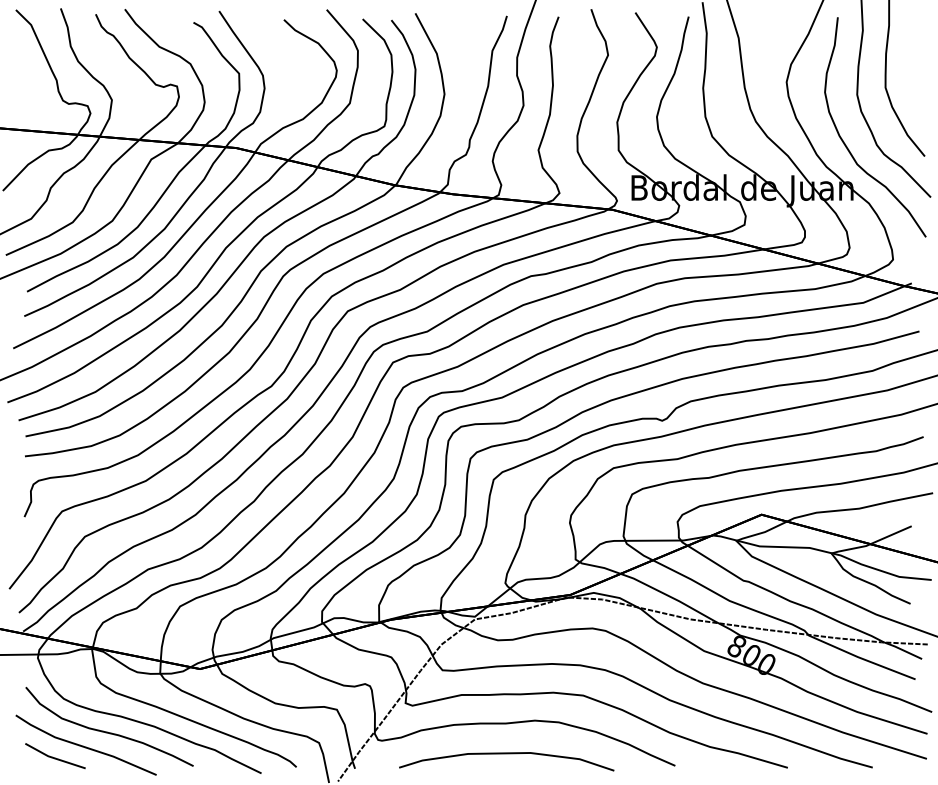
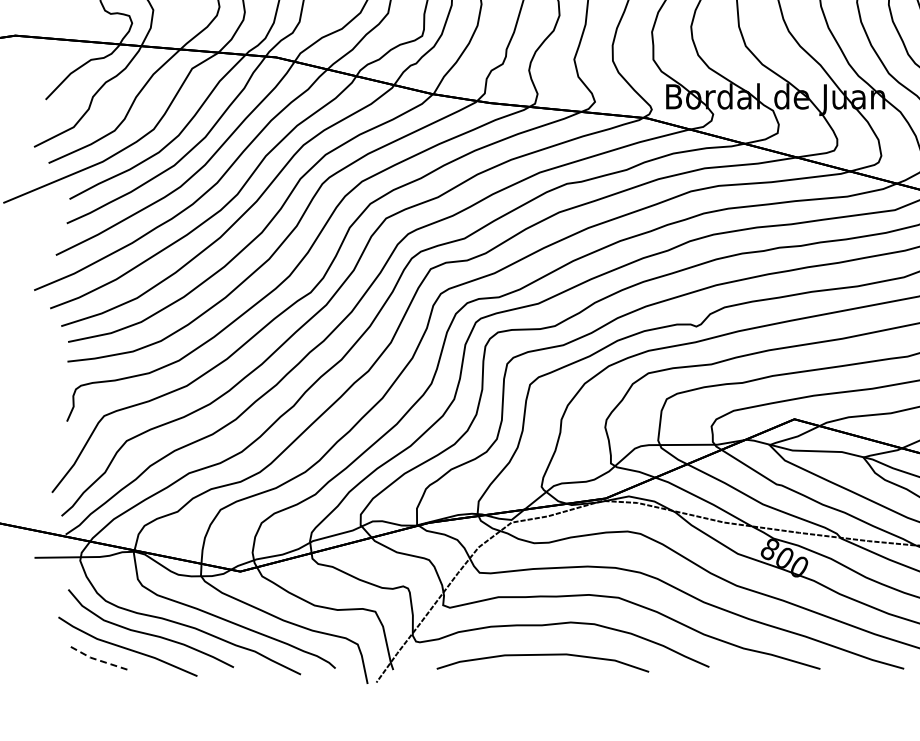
line: (53, 758) -> (95, 659), solid -> dashed

